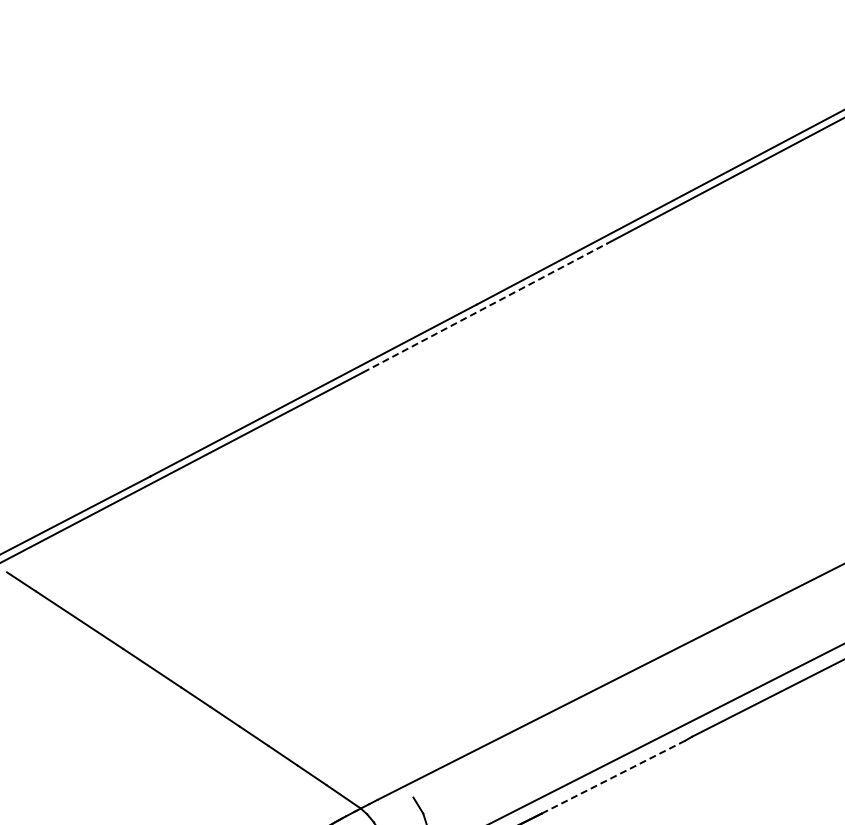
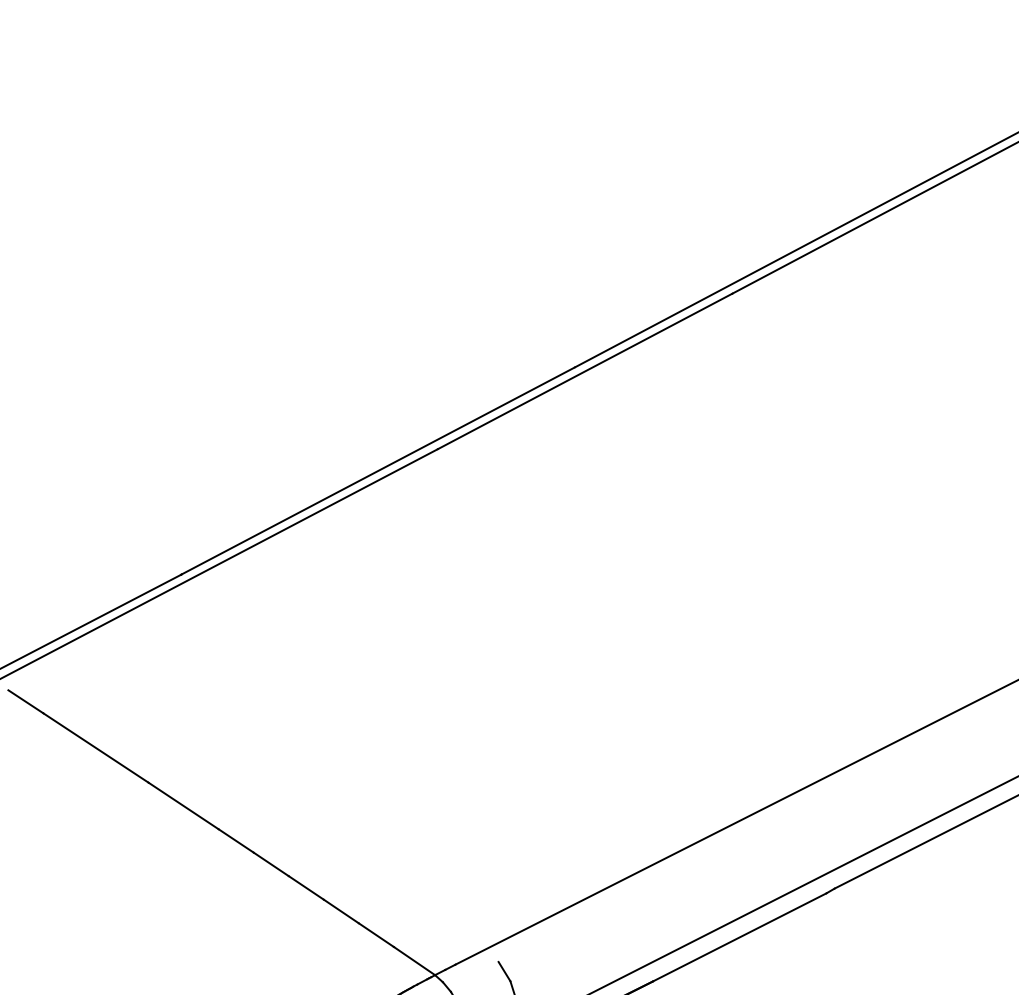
line: (485, 307) -> (585, 370), dashed -> solid
line: (613, 777) -> (739, 937), dashed -> solid

